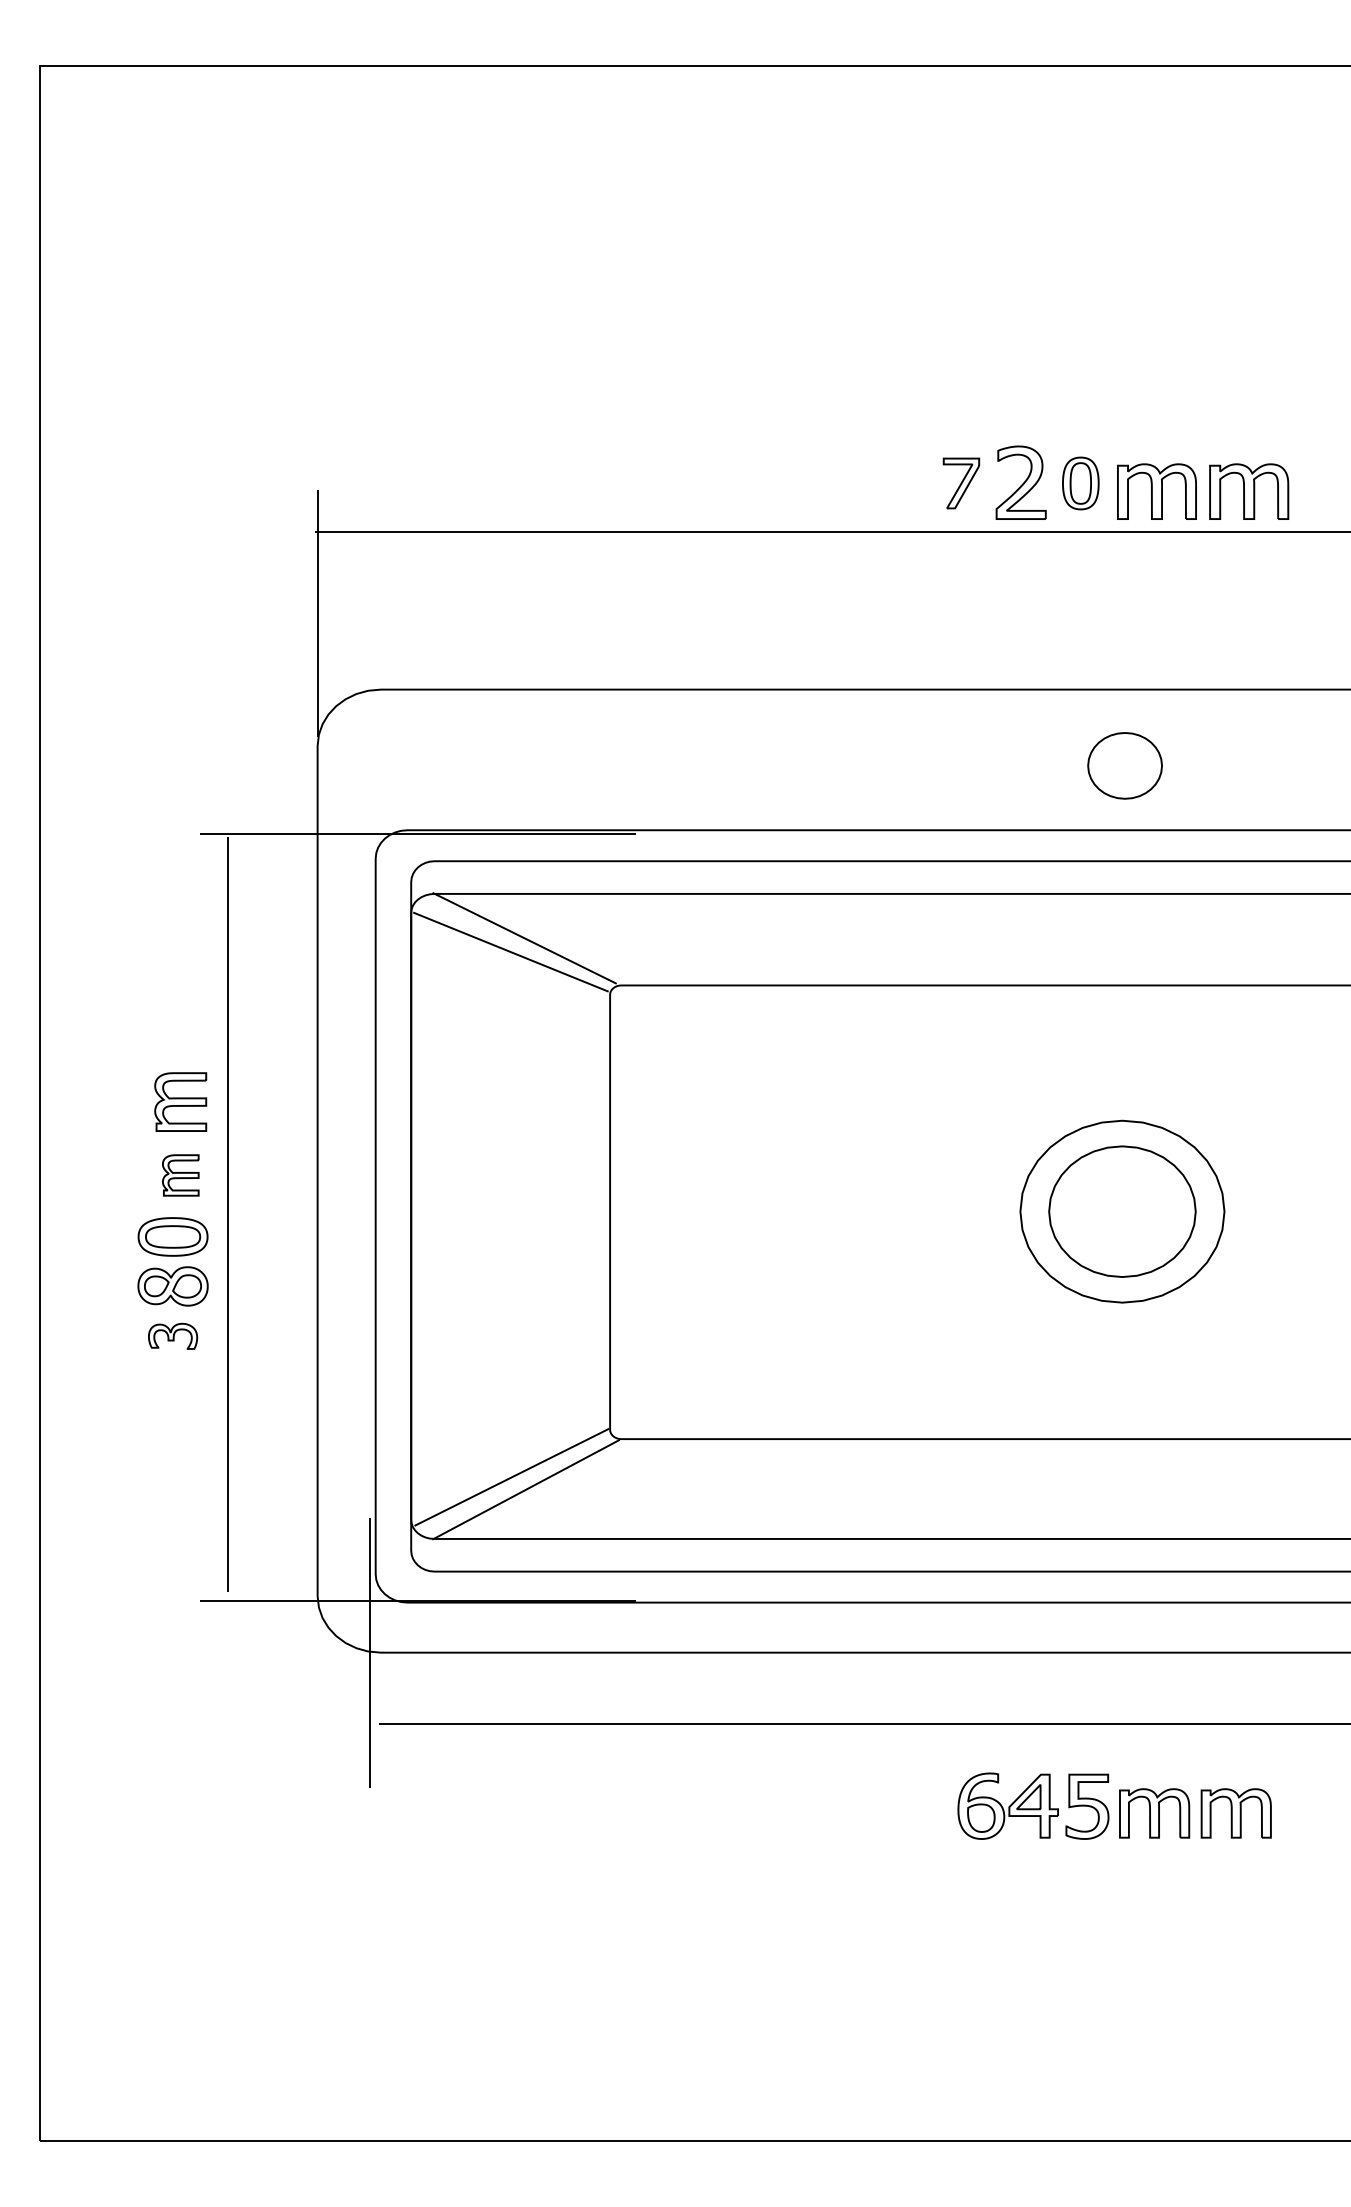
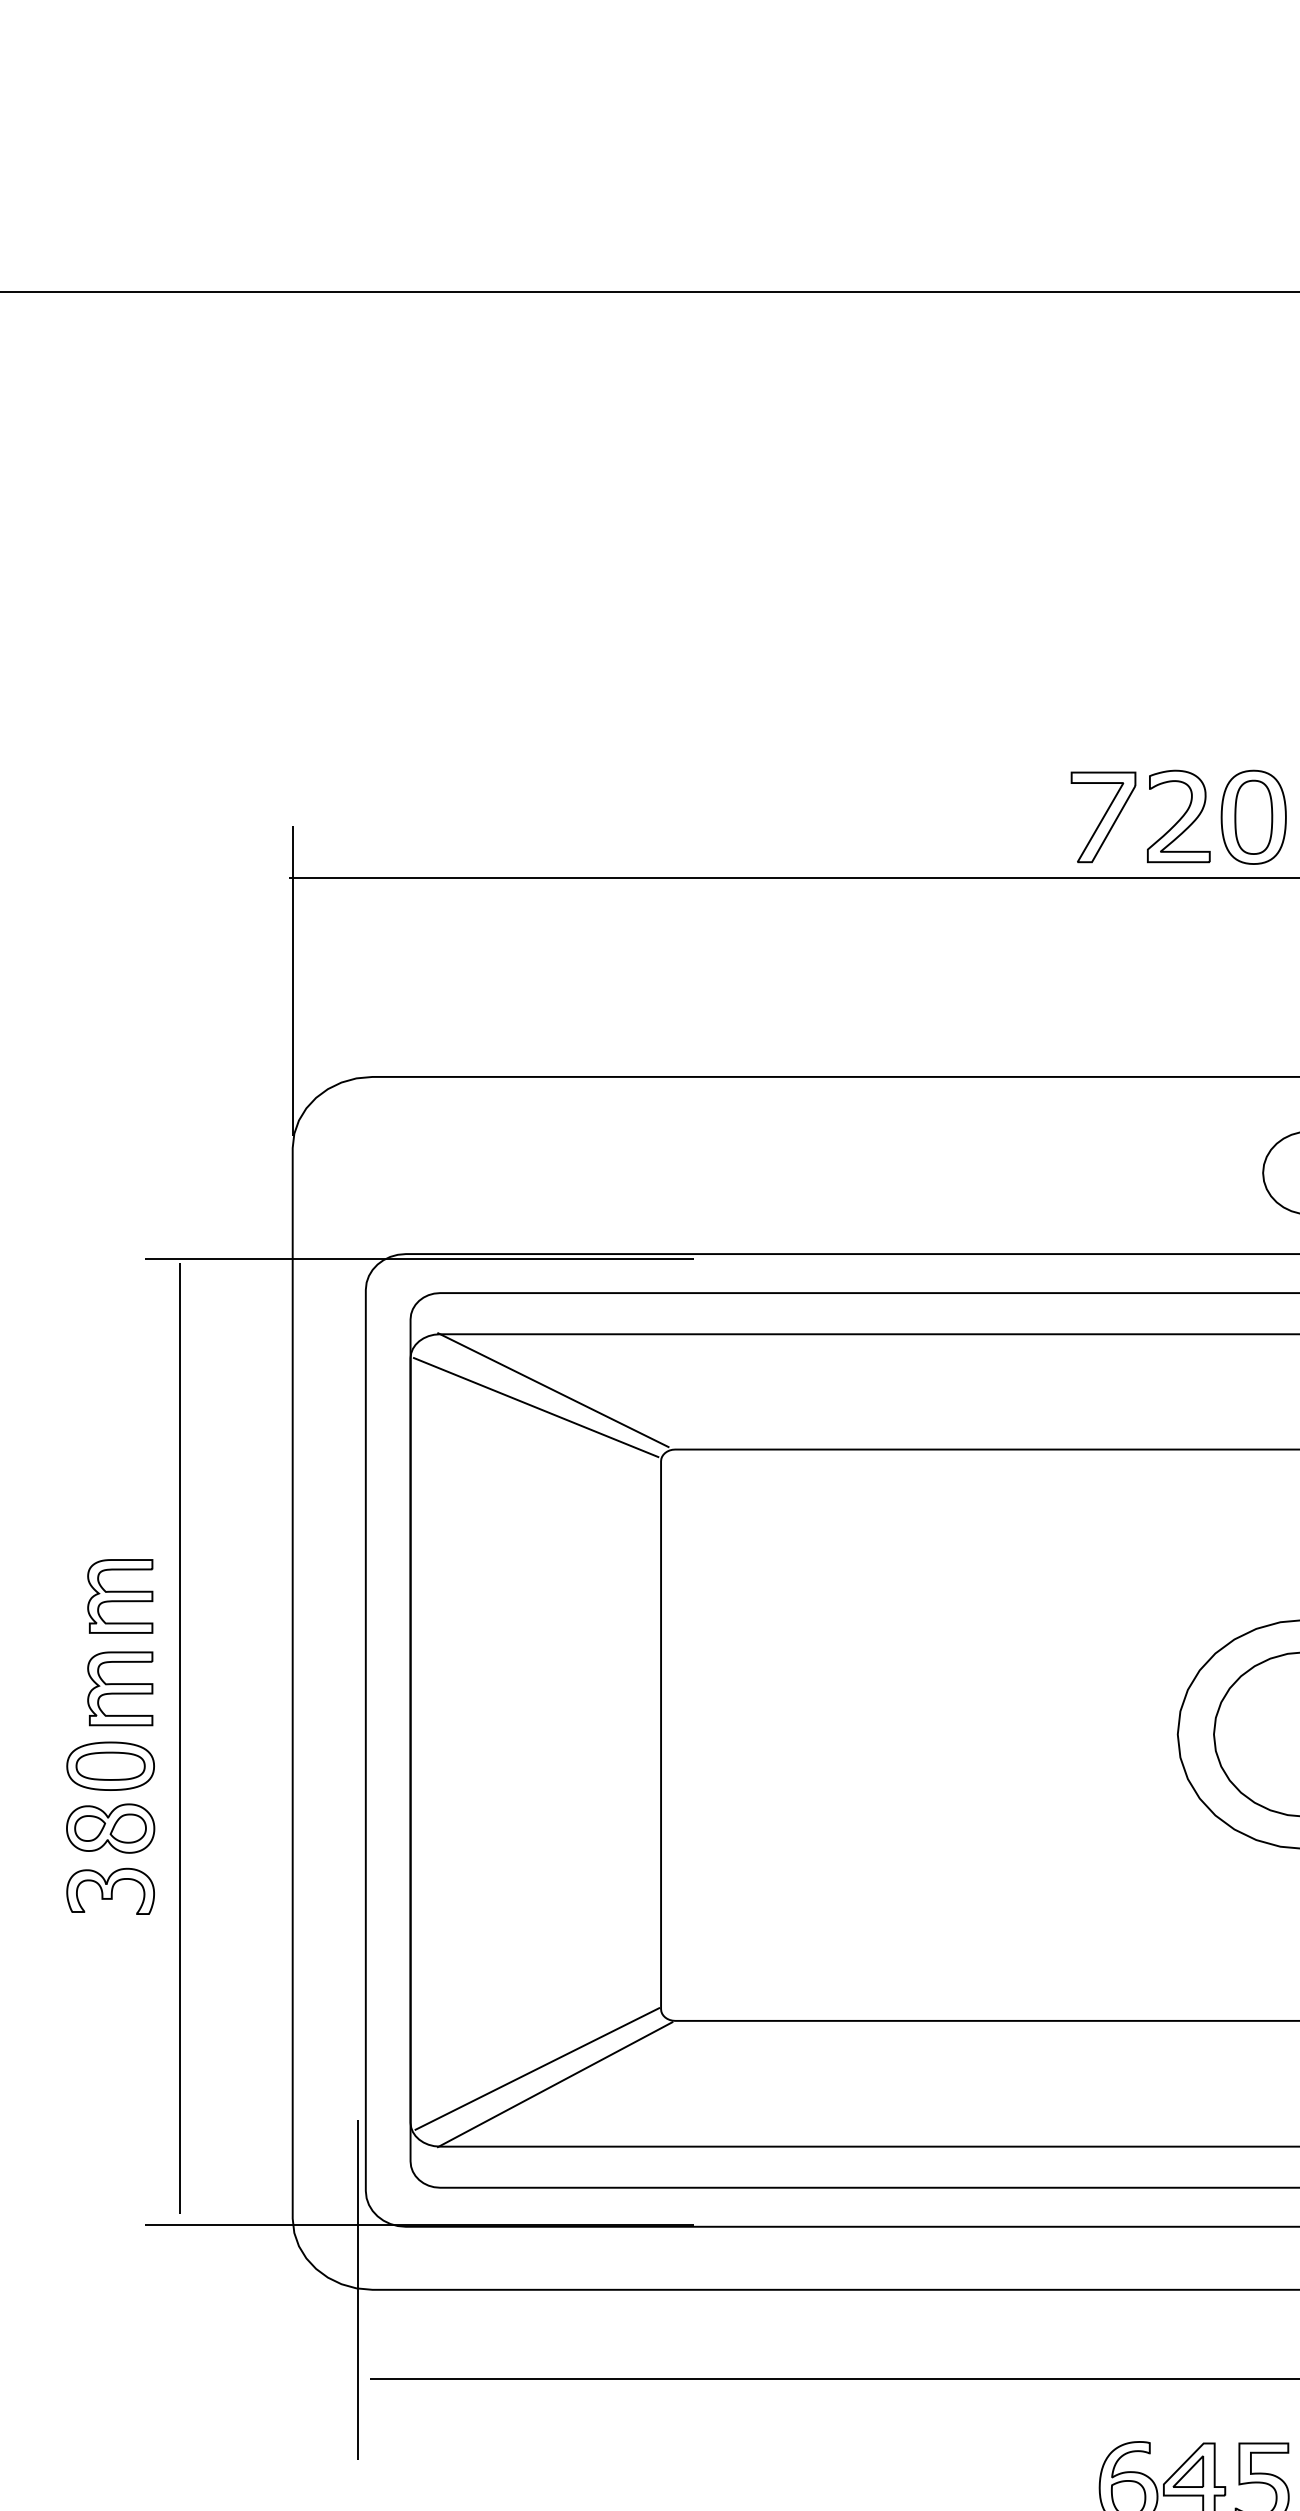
part: (961, 483) -> (1103, 817), size x1.43
part: (1080, 483) -> (1253, 817), size x1.43
part: (180, 1175) -> (120, 1688), size x1.43
part: (172, 1336) -> (109, 1891), size x1.43

